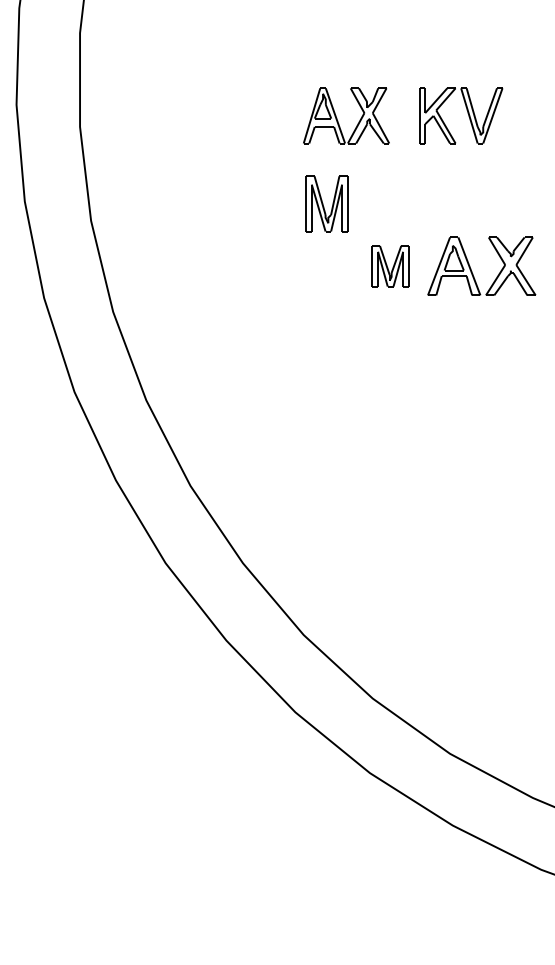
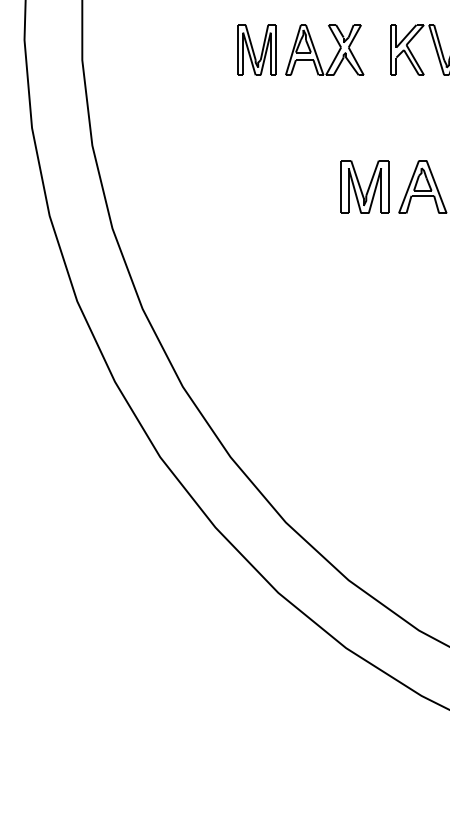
part: (326, 203) -> (256, 49), moved
part: (390, 265) -> (364, 186), size x1.43

